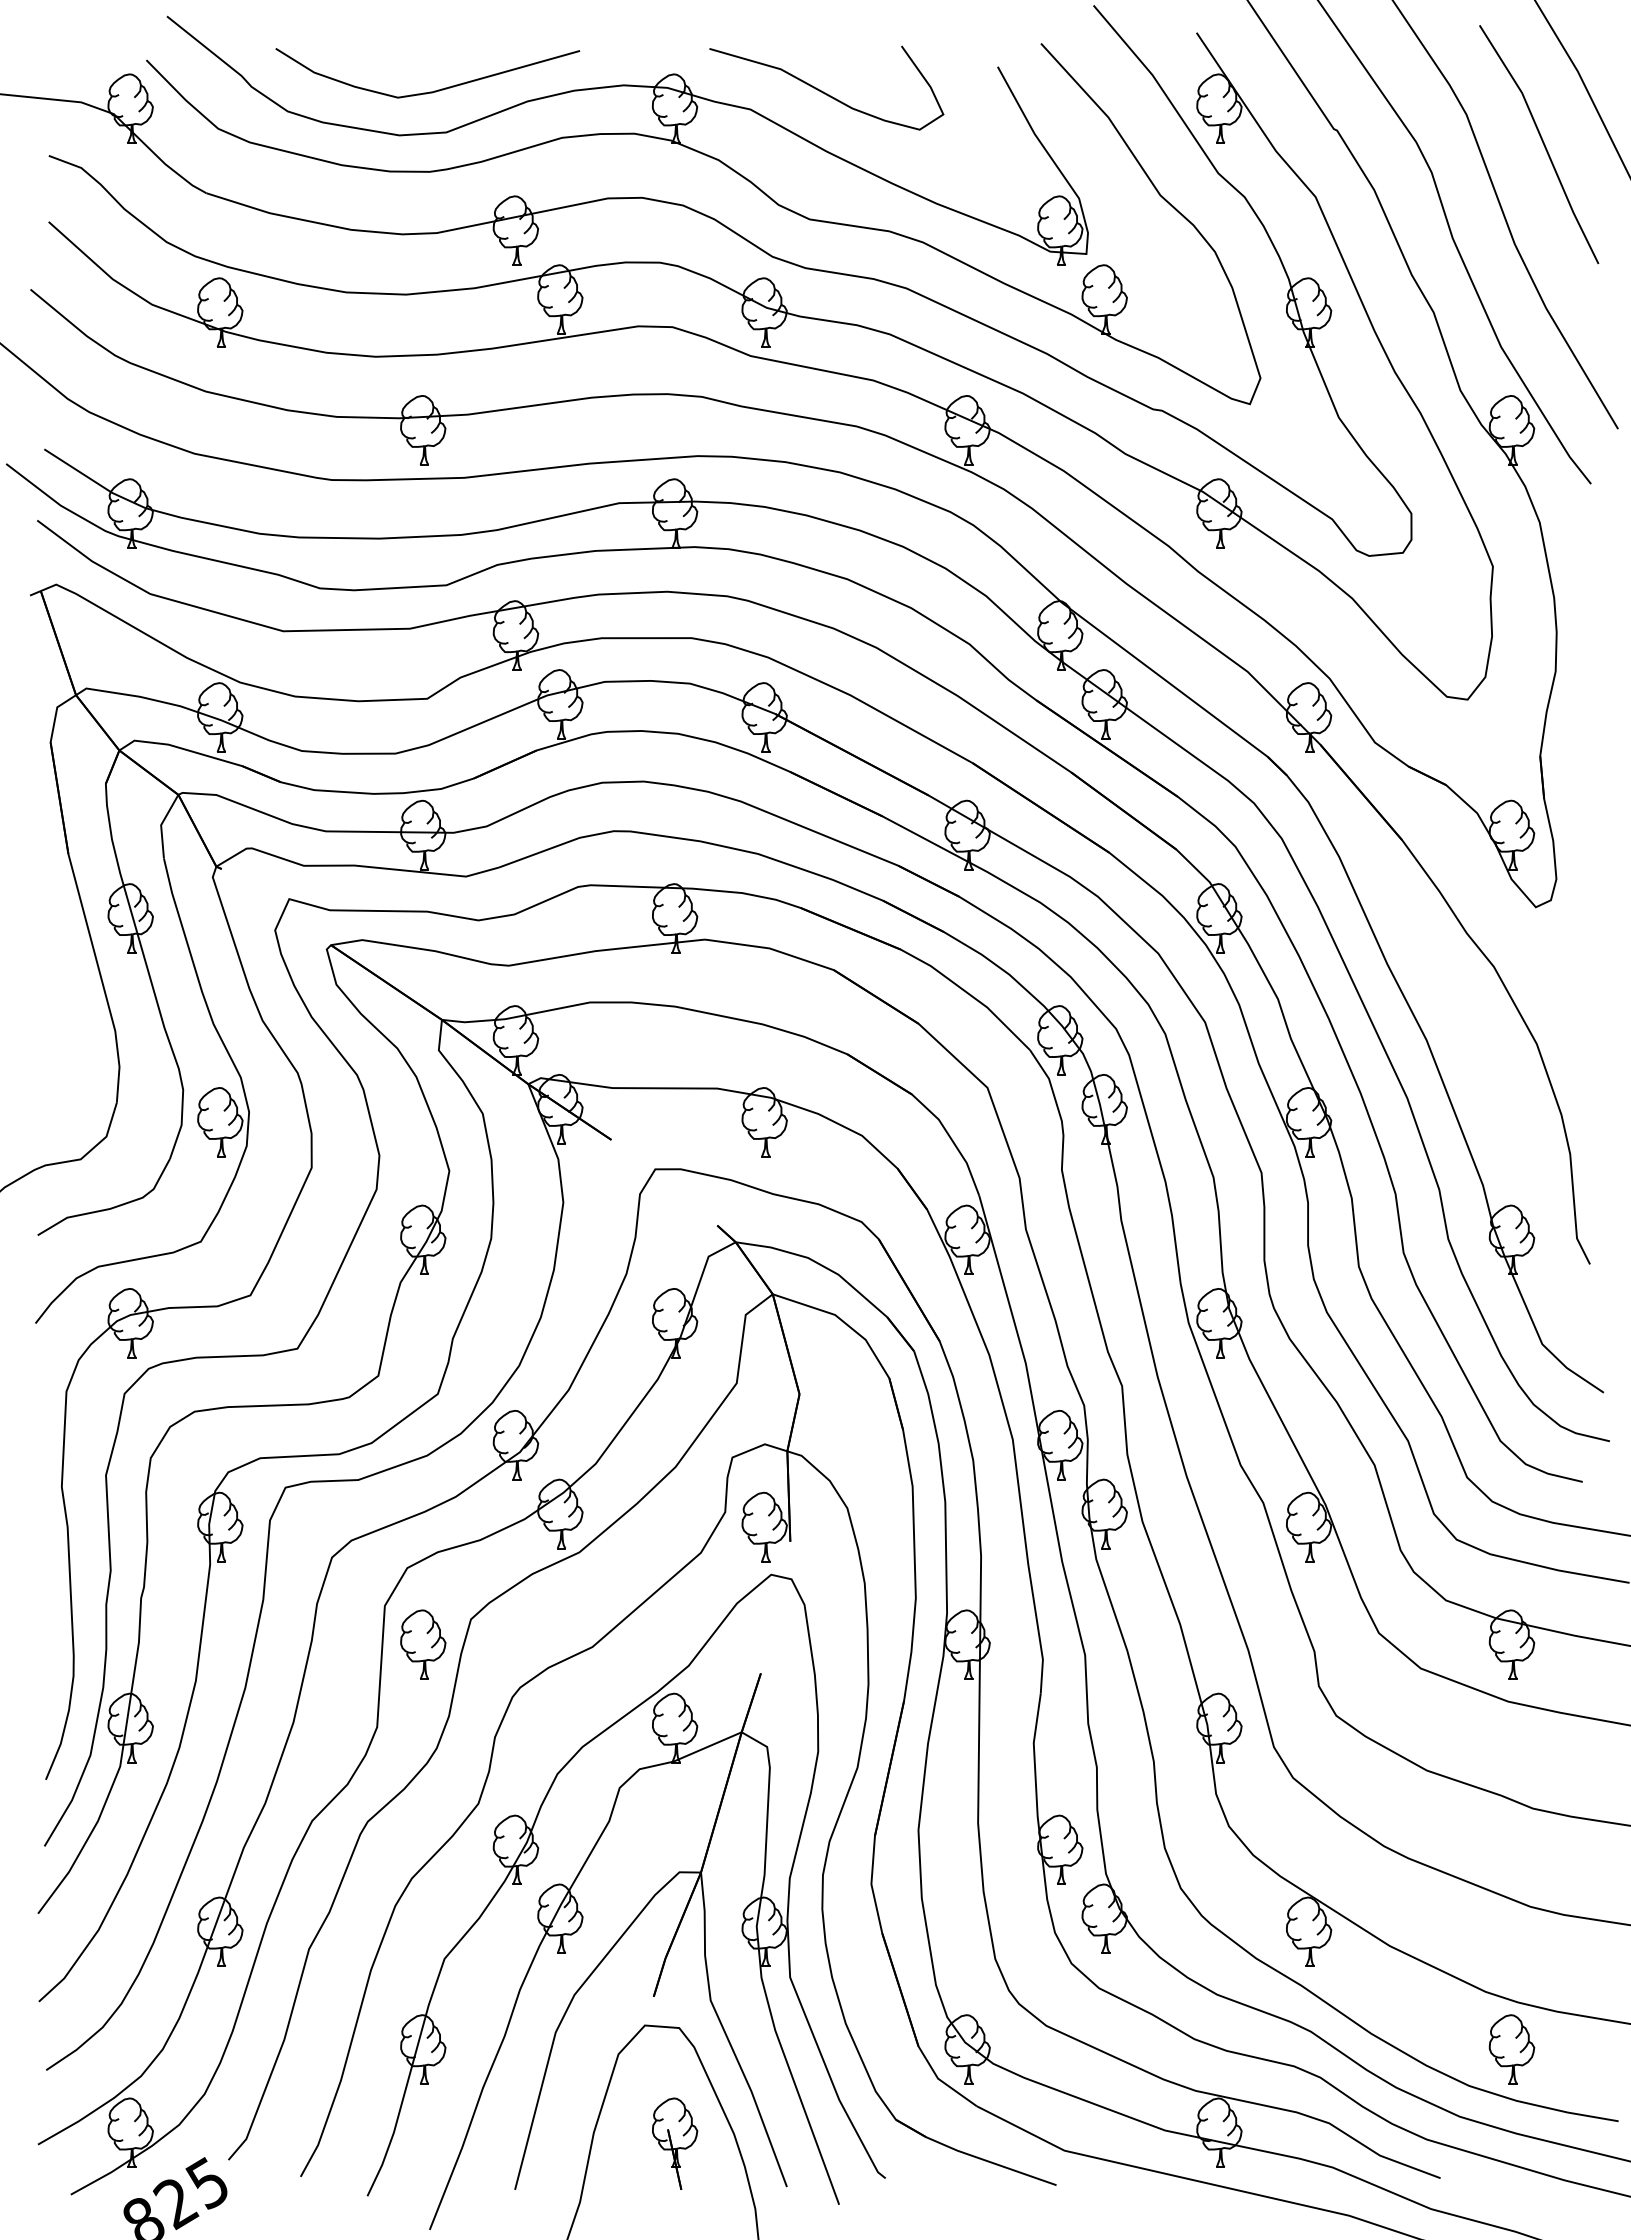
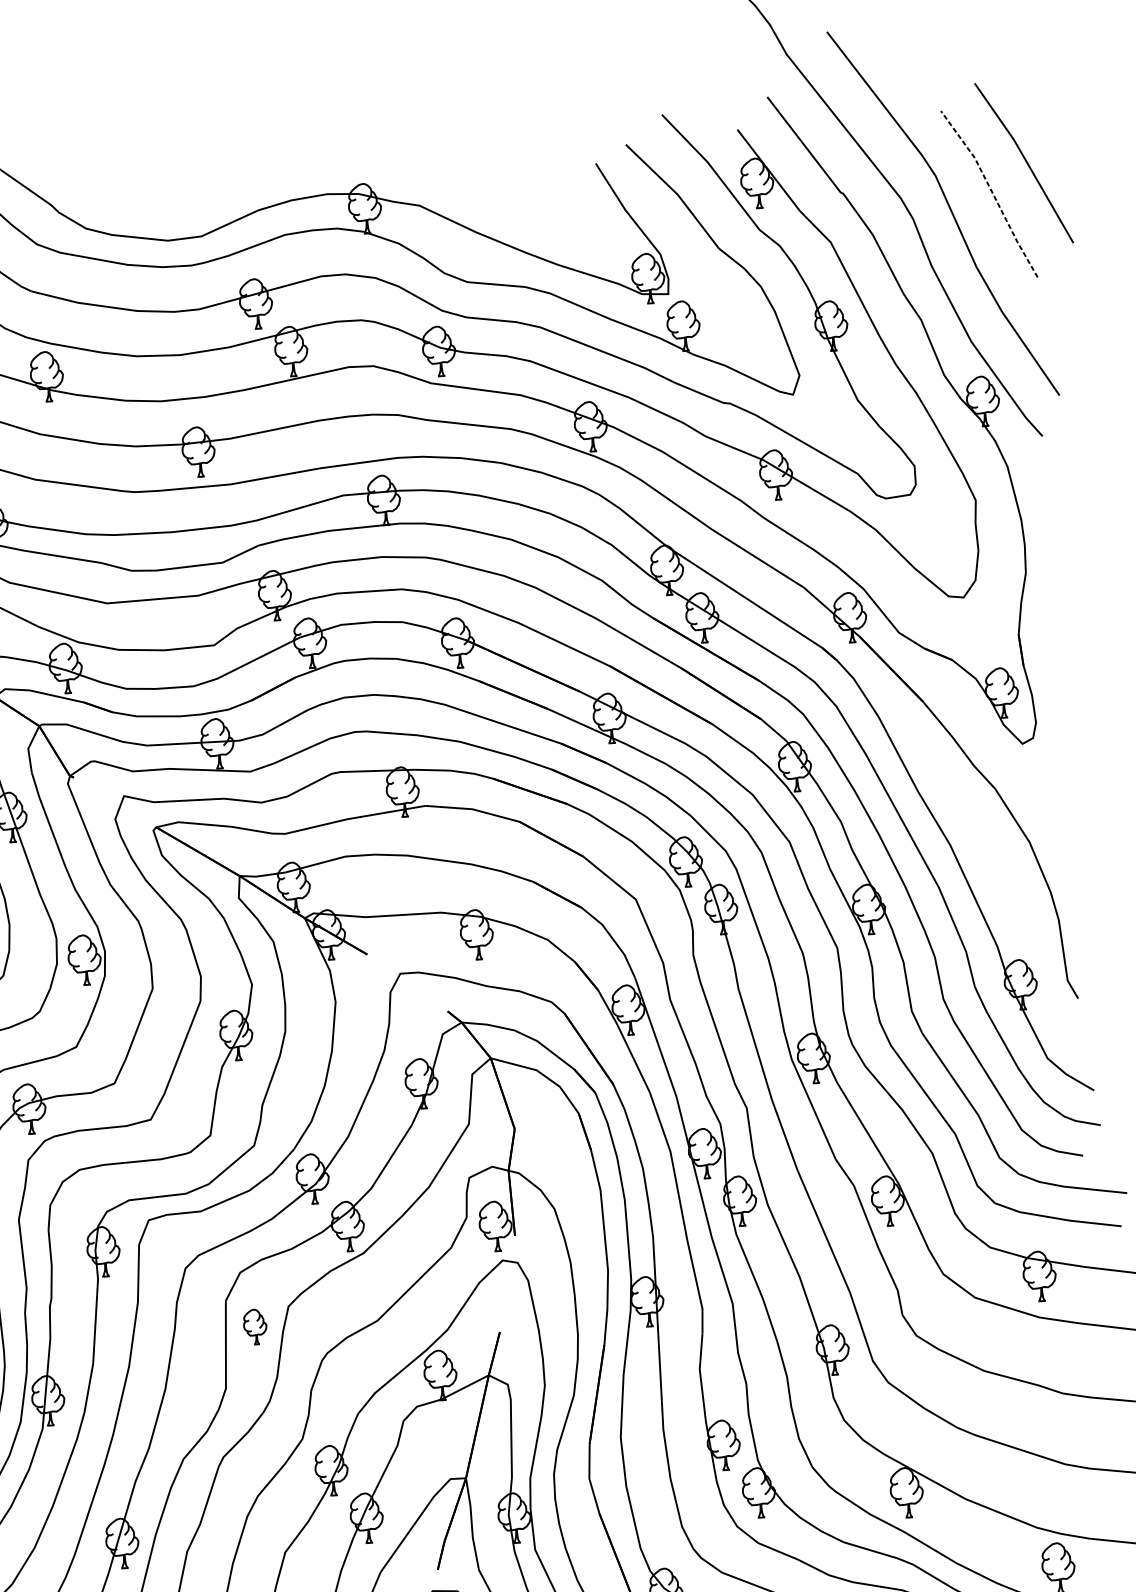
curve: (429, 91) -> (187, 207), removed
curve: (823, 91) -> (471, 189), removed
line: (1543, 142) -> (992, 192), solid -> dashed
part: (423, 1644) -> (255, 1326), size x0.7

